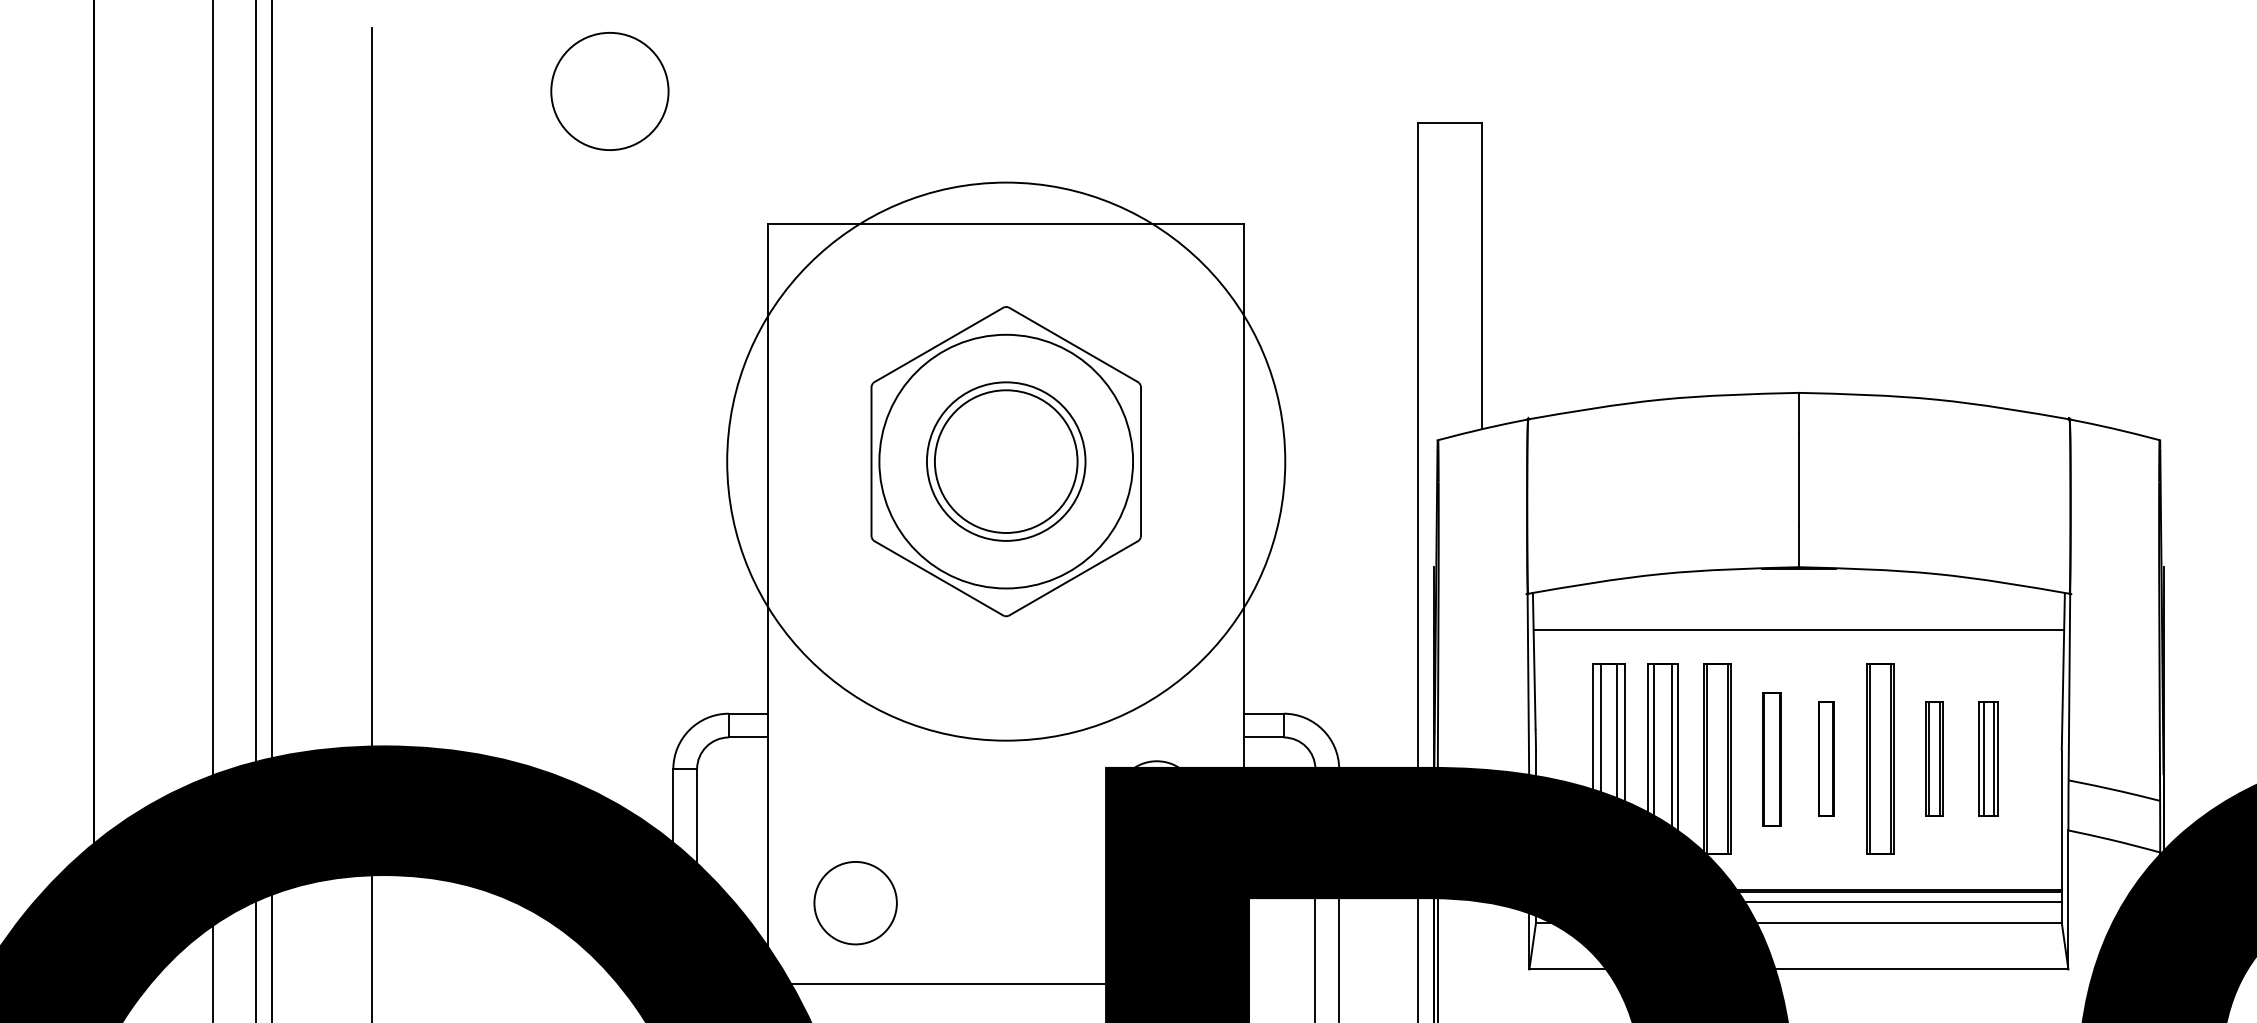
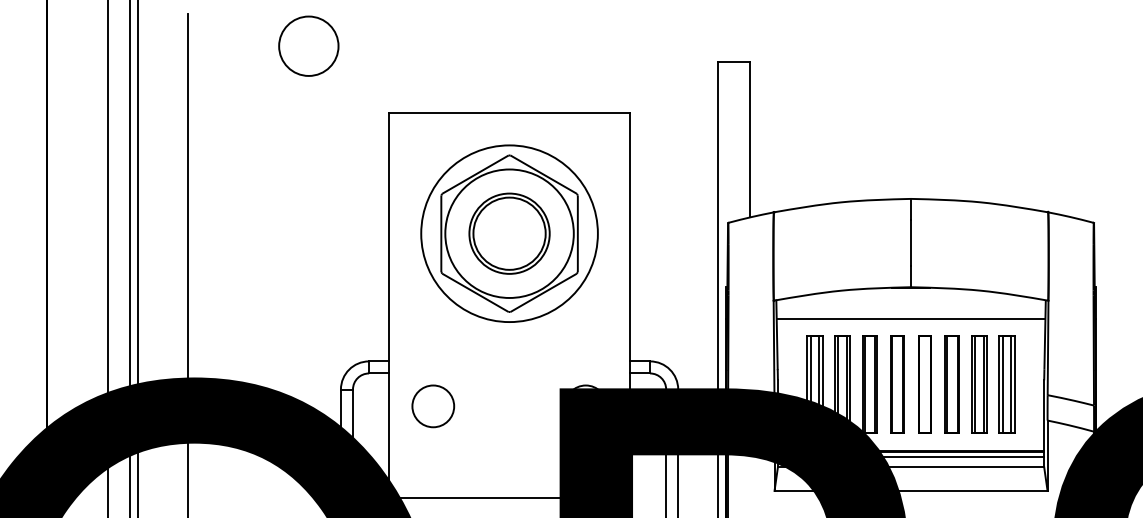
circle: (1006, 461) -> (509, 233), size x0.62
part: (1772, 759) -> (897, 384), size x1.43
part: (1825, 759) -> (924, 384), size x1.67
part: (1934, 759) -> (979, 384), size x1.67
part: (1987, 759) -> (1006, 384), size x1.67
circle: (856, 903) -> (433, 406), moved

